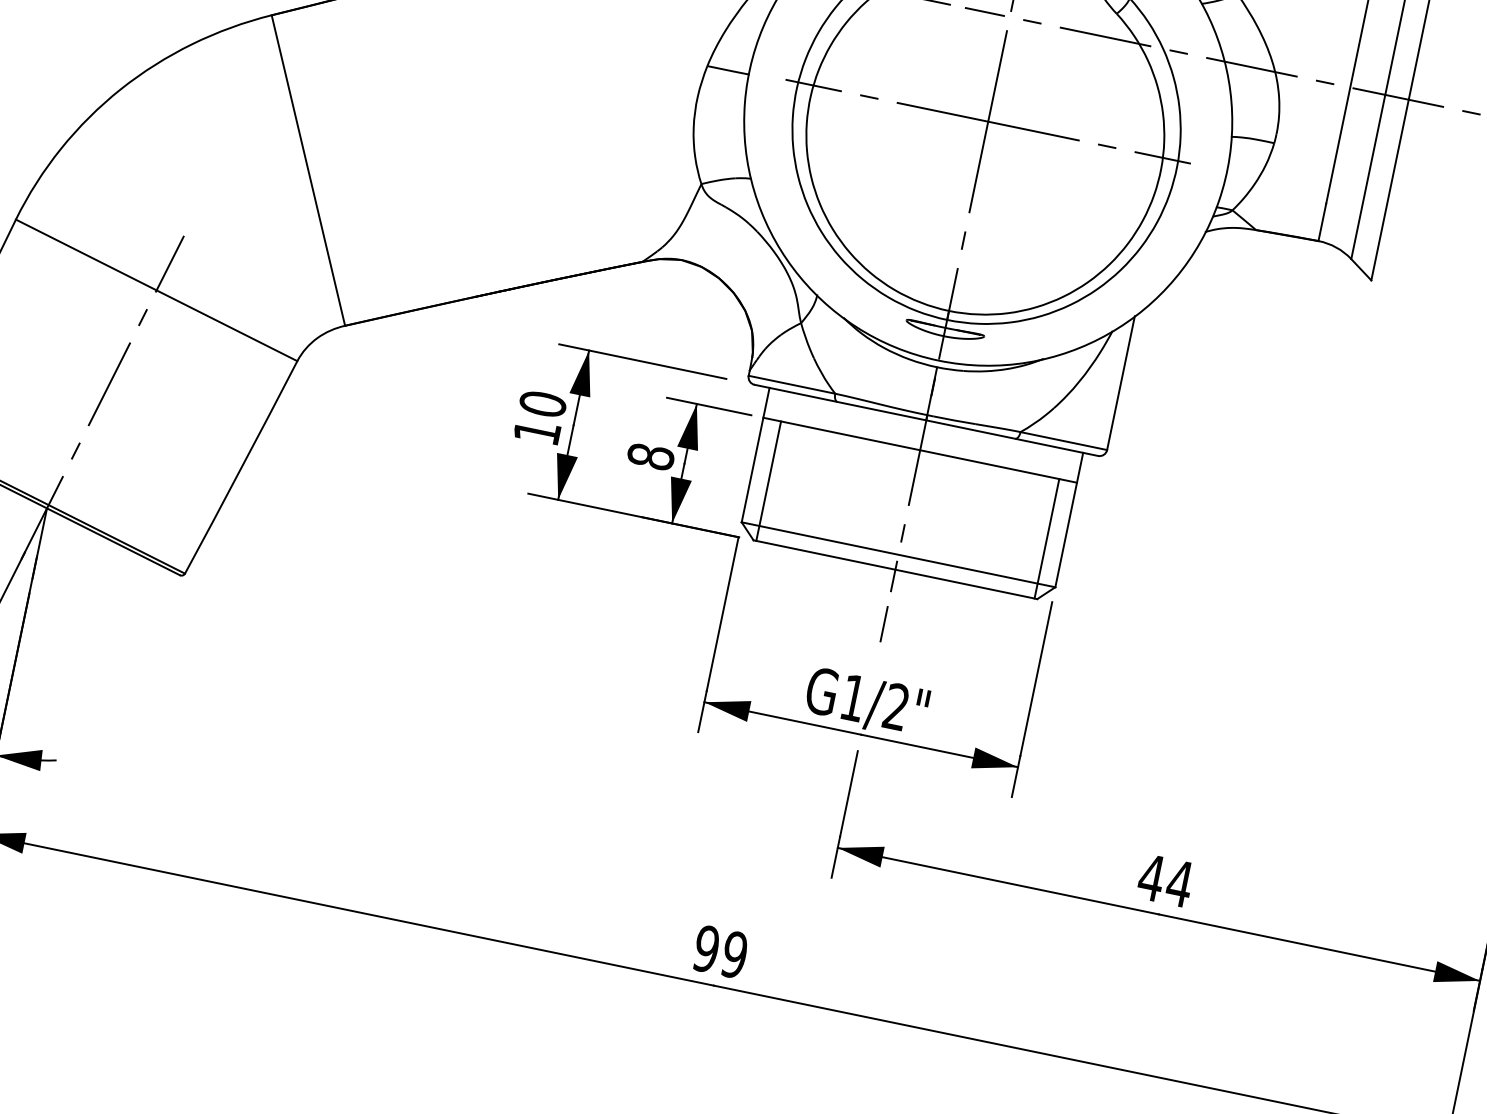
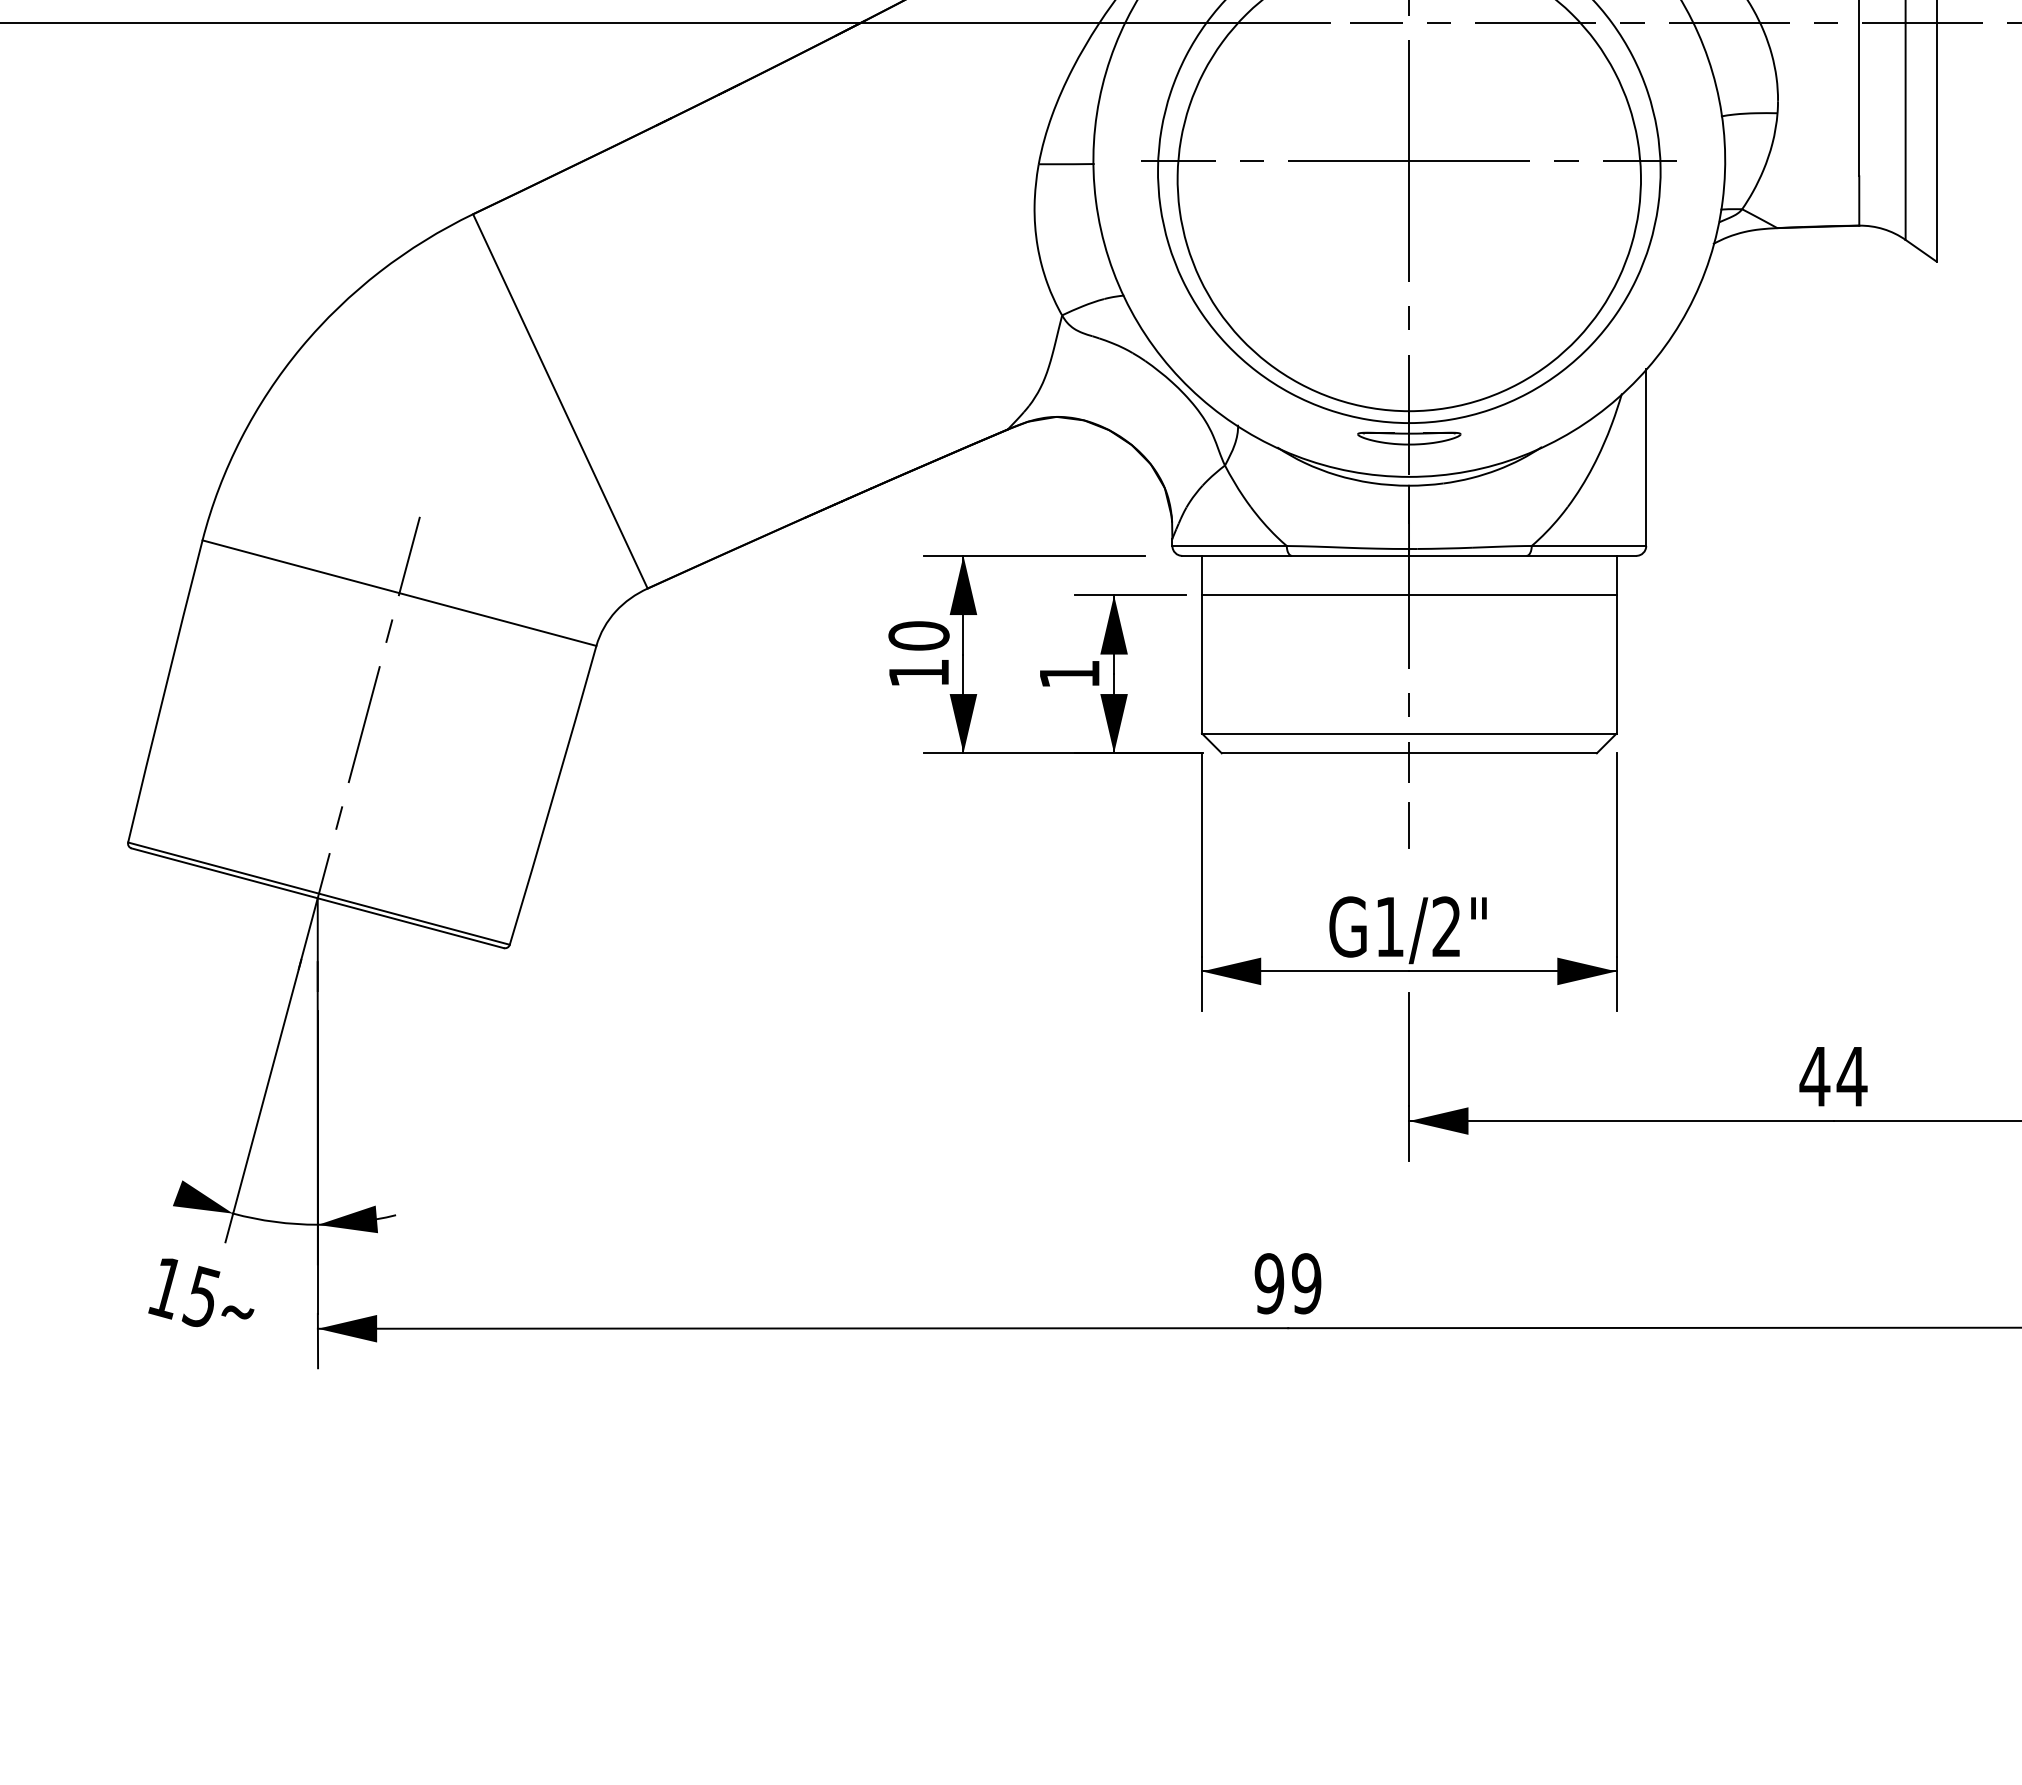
text: (650, 456) -> (1069, 673), 8 -> 1
line: (768, 481) -> (1225, 674), removed
line: (1047, 538) -> (1593, 674), removed

